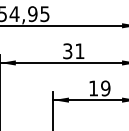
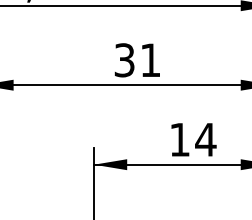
text: (105, 88) -> (205, 139), 19 -> 14

